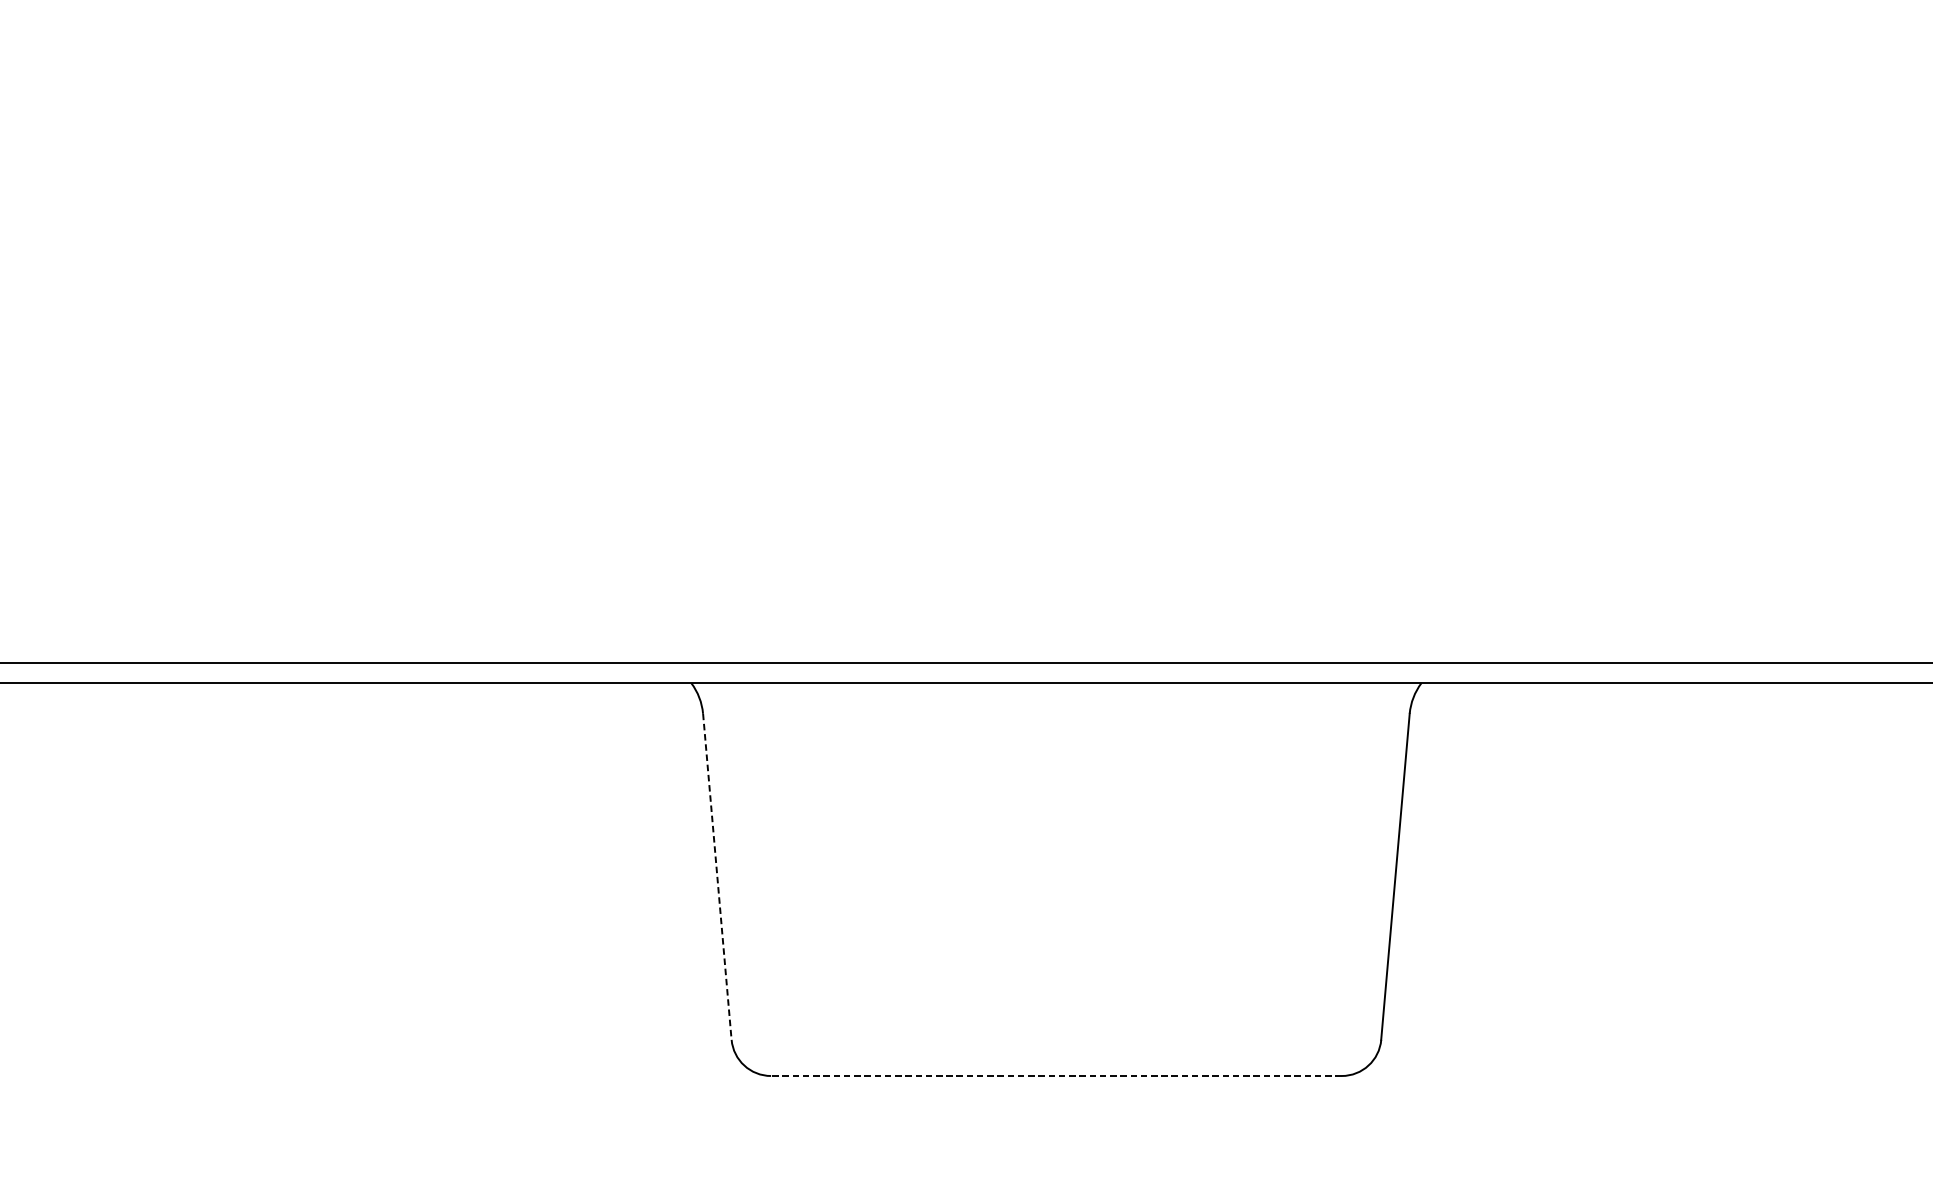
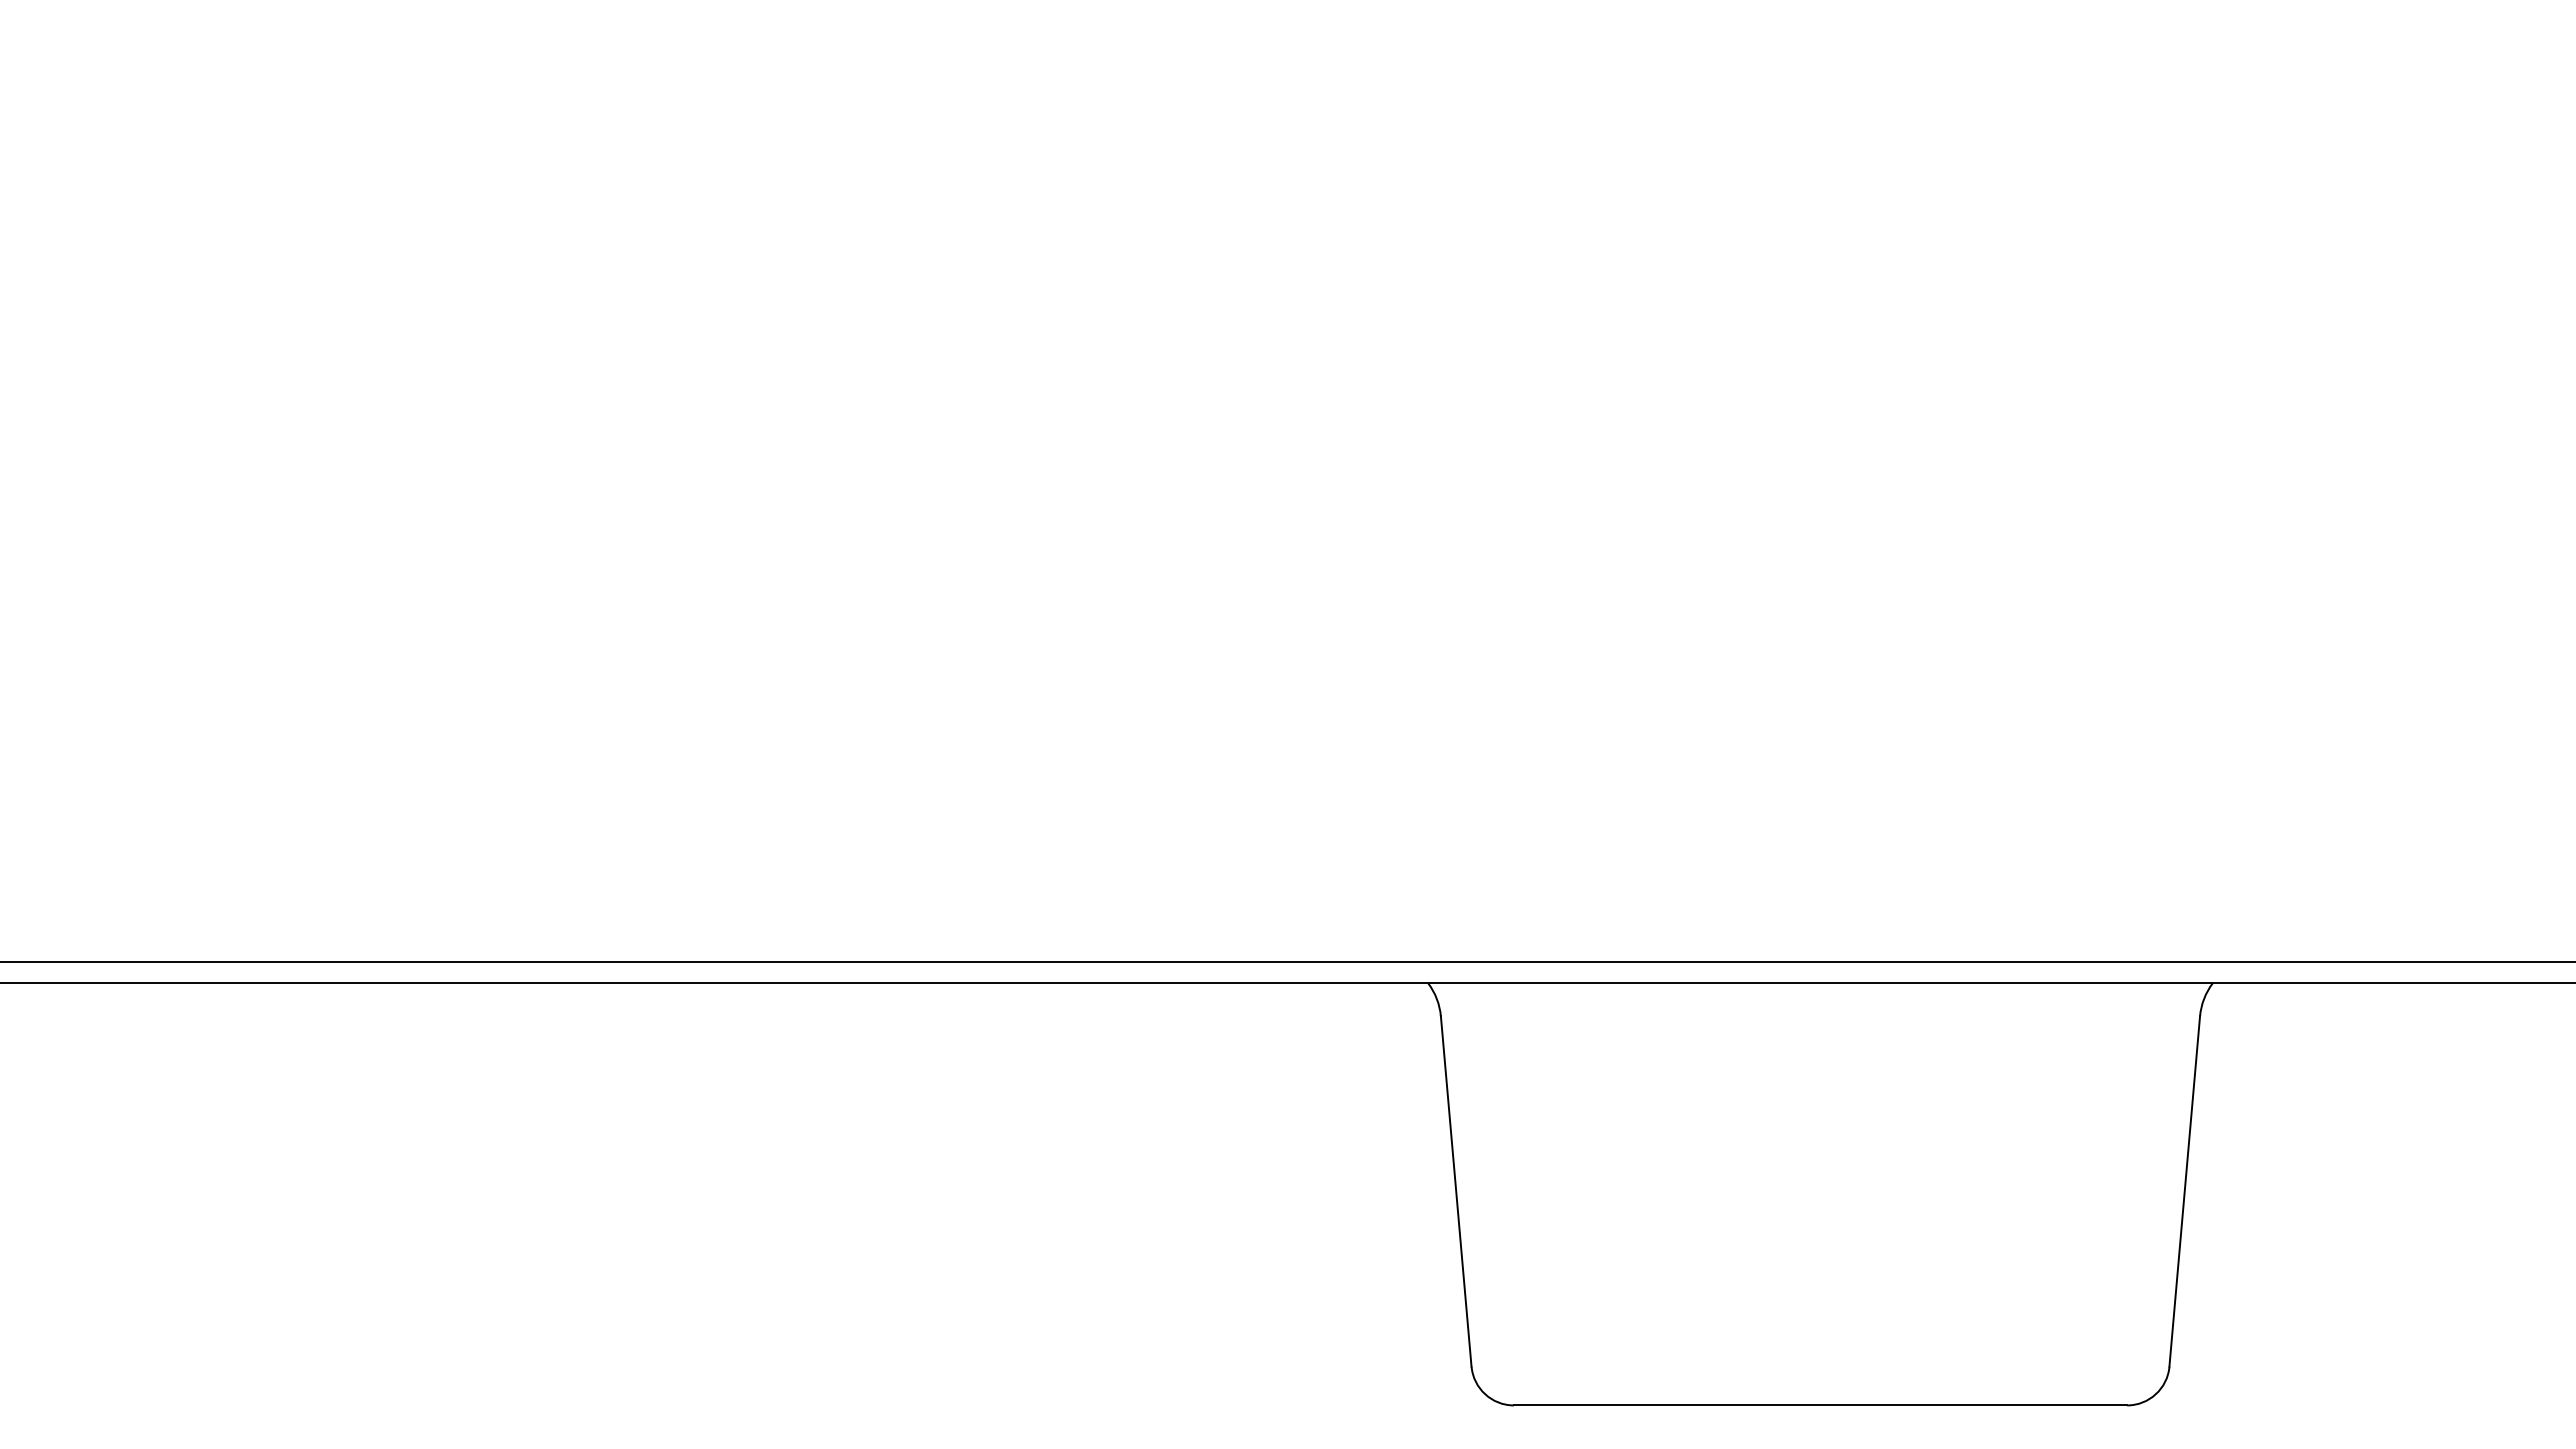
line: (717, 876) -> (1456, 1191), dashed -> solid
line: (1056, 1076) -> (1820, 1405), dashed -> solid

